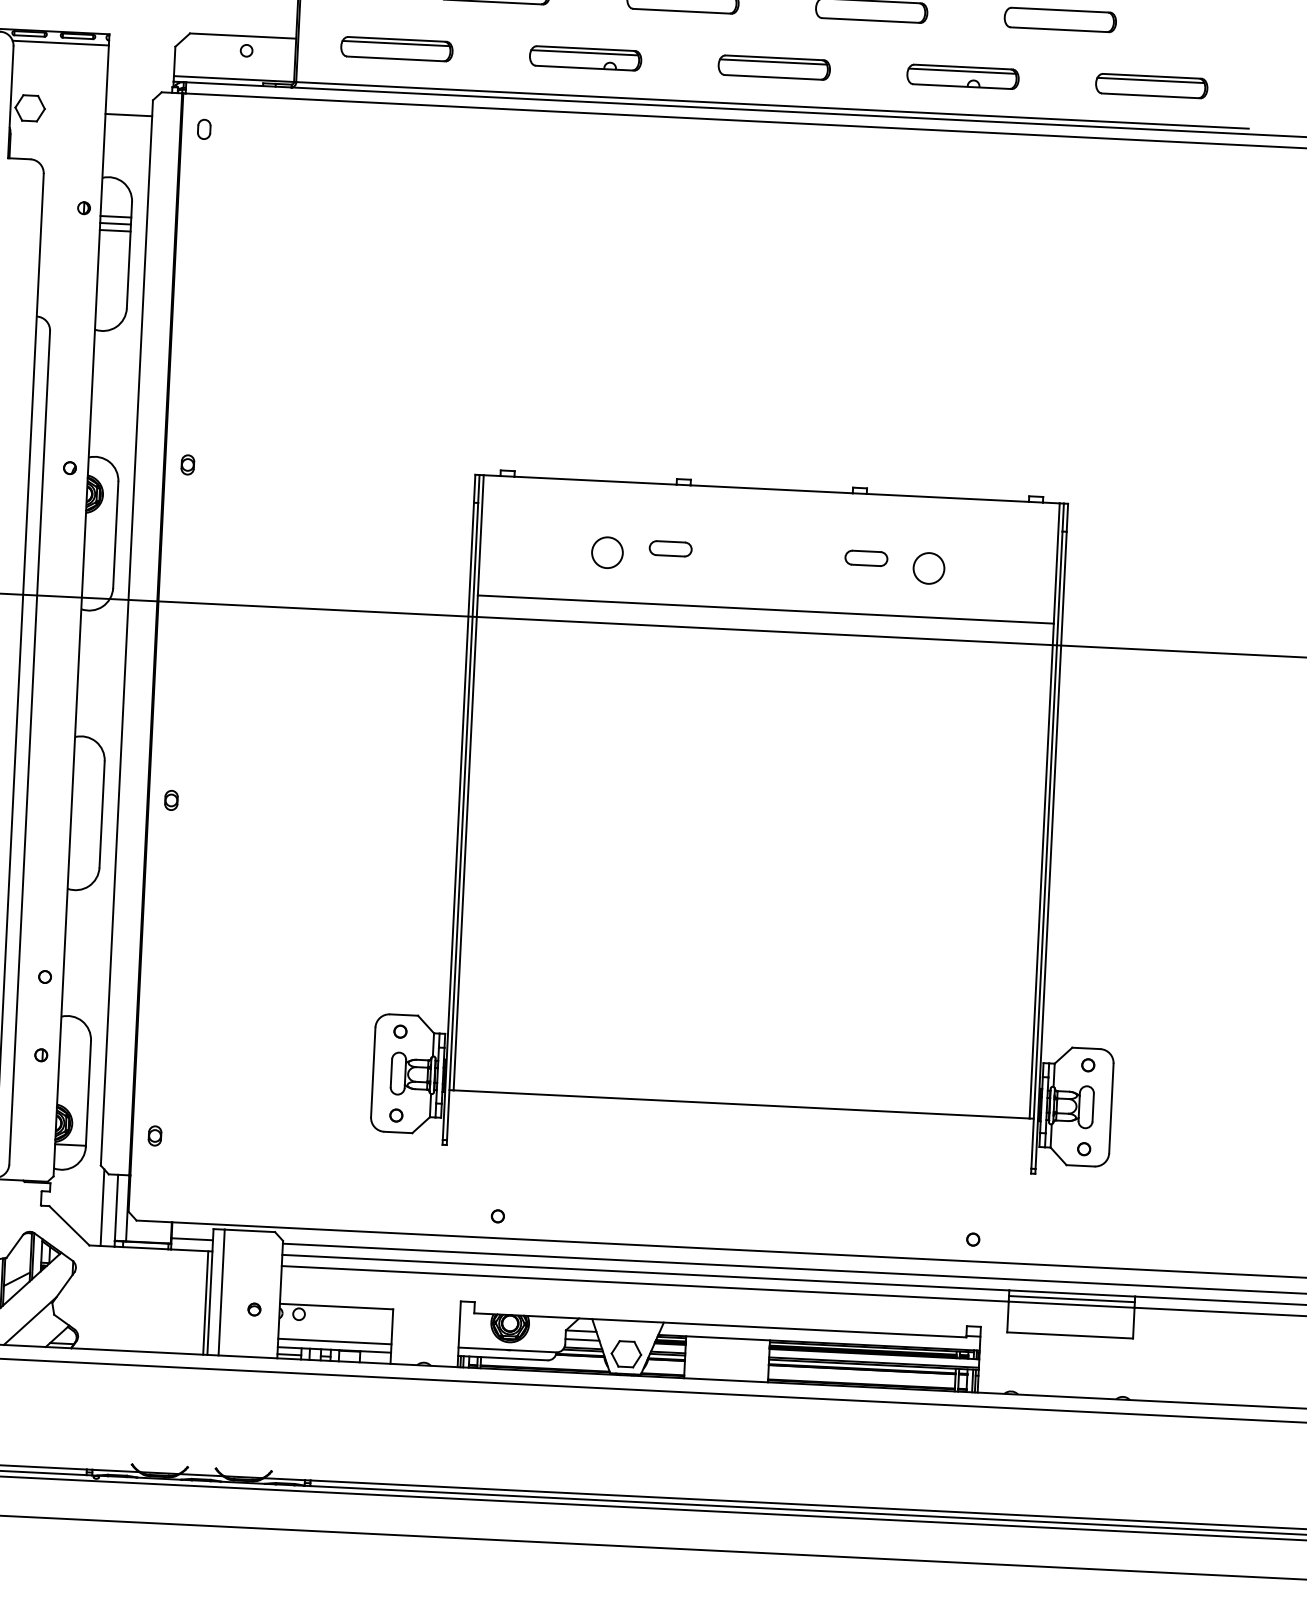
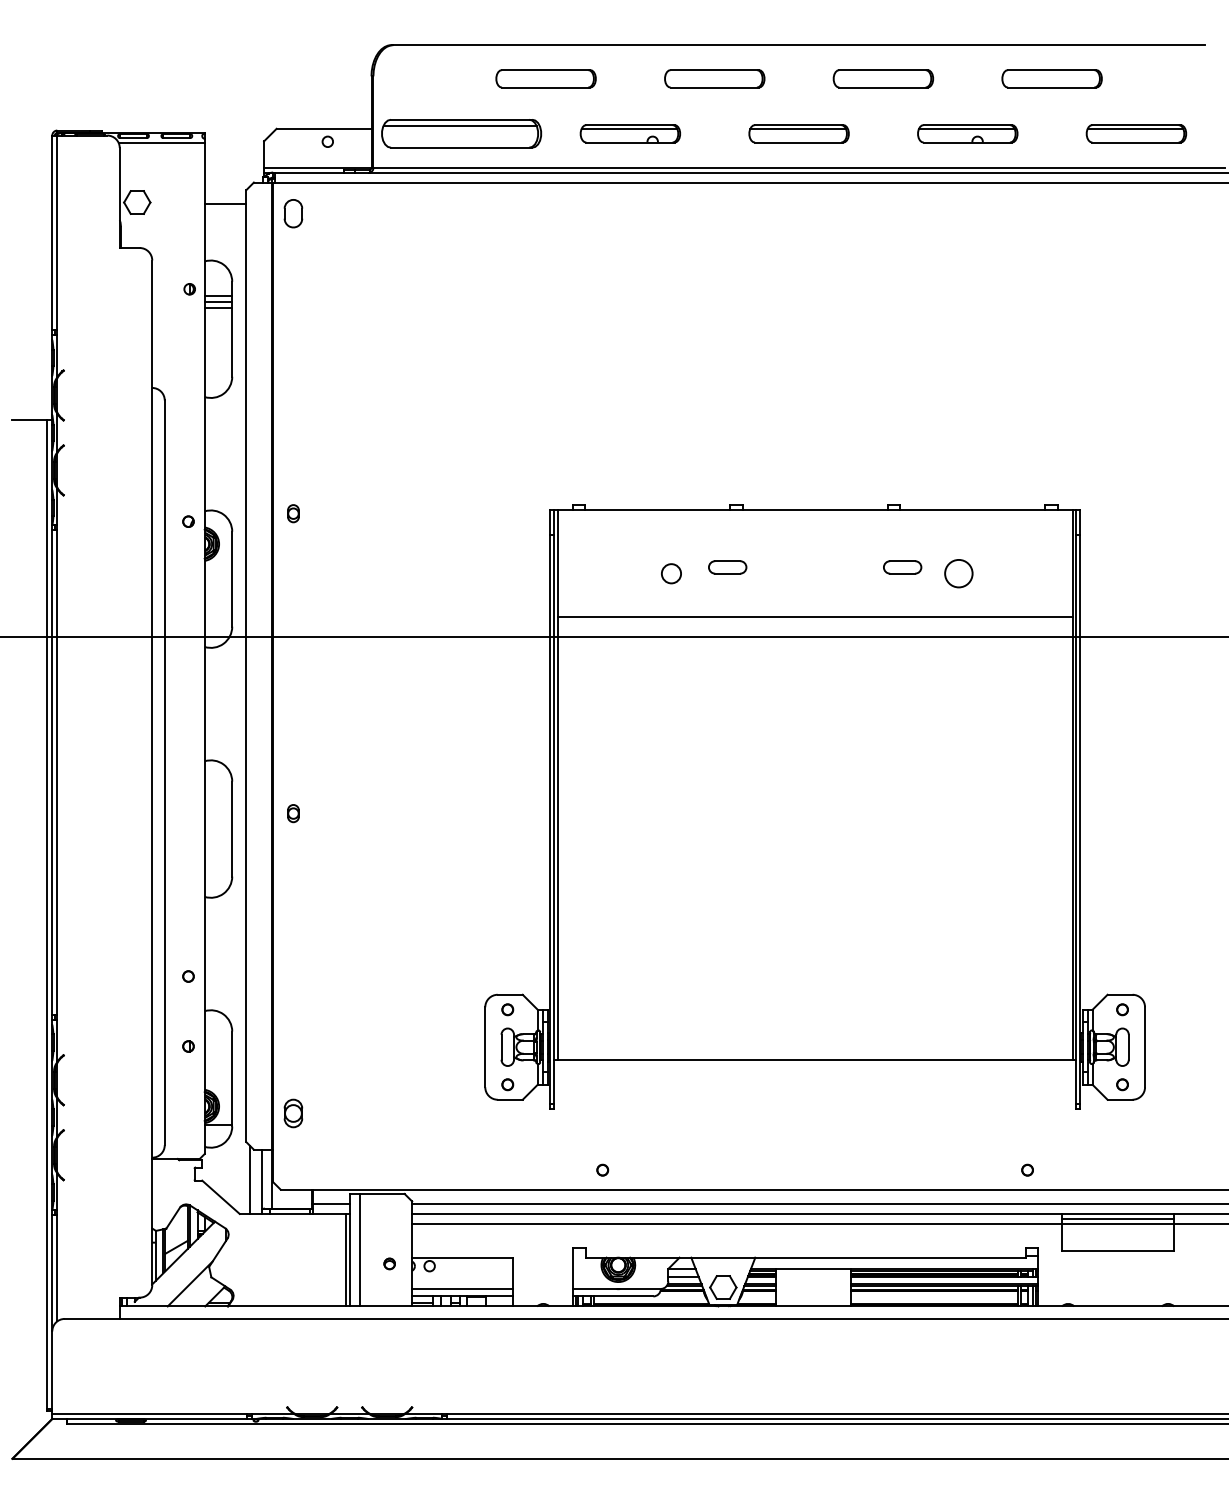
part: (396, 48) -> (461, 133), size x1.6
part: (204, 129) -> (293, 213), size x1.6
circle: (607, 552) -> (671, 573), size x0.7
part: (155, 1135) -> (293, 1113), size x1.6

